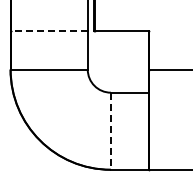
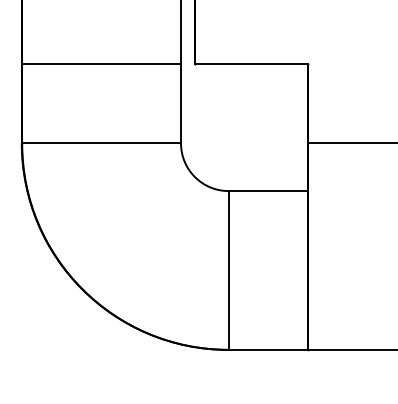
line: (49, 31) -> (102, 64), dashed -> solid
line: (110, 131) -> (227, 271), dashed -> solid

